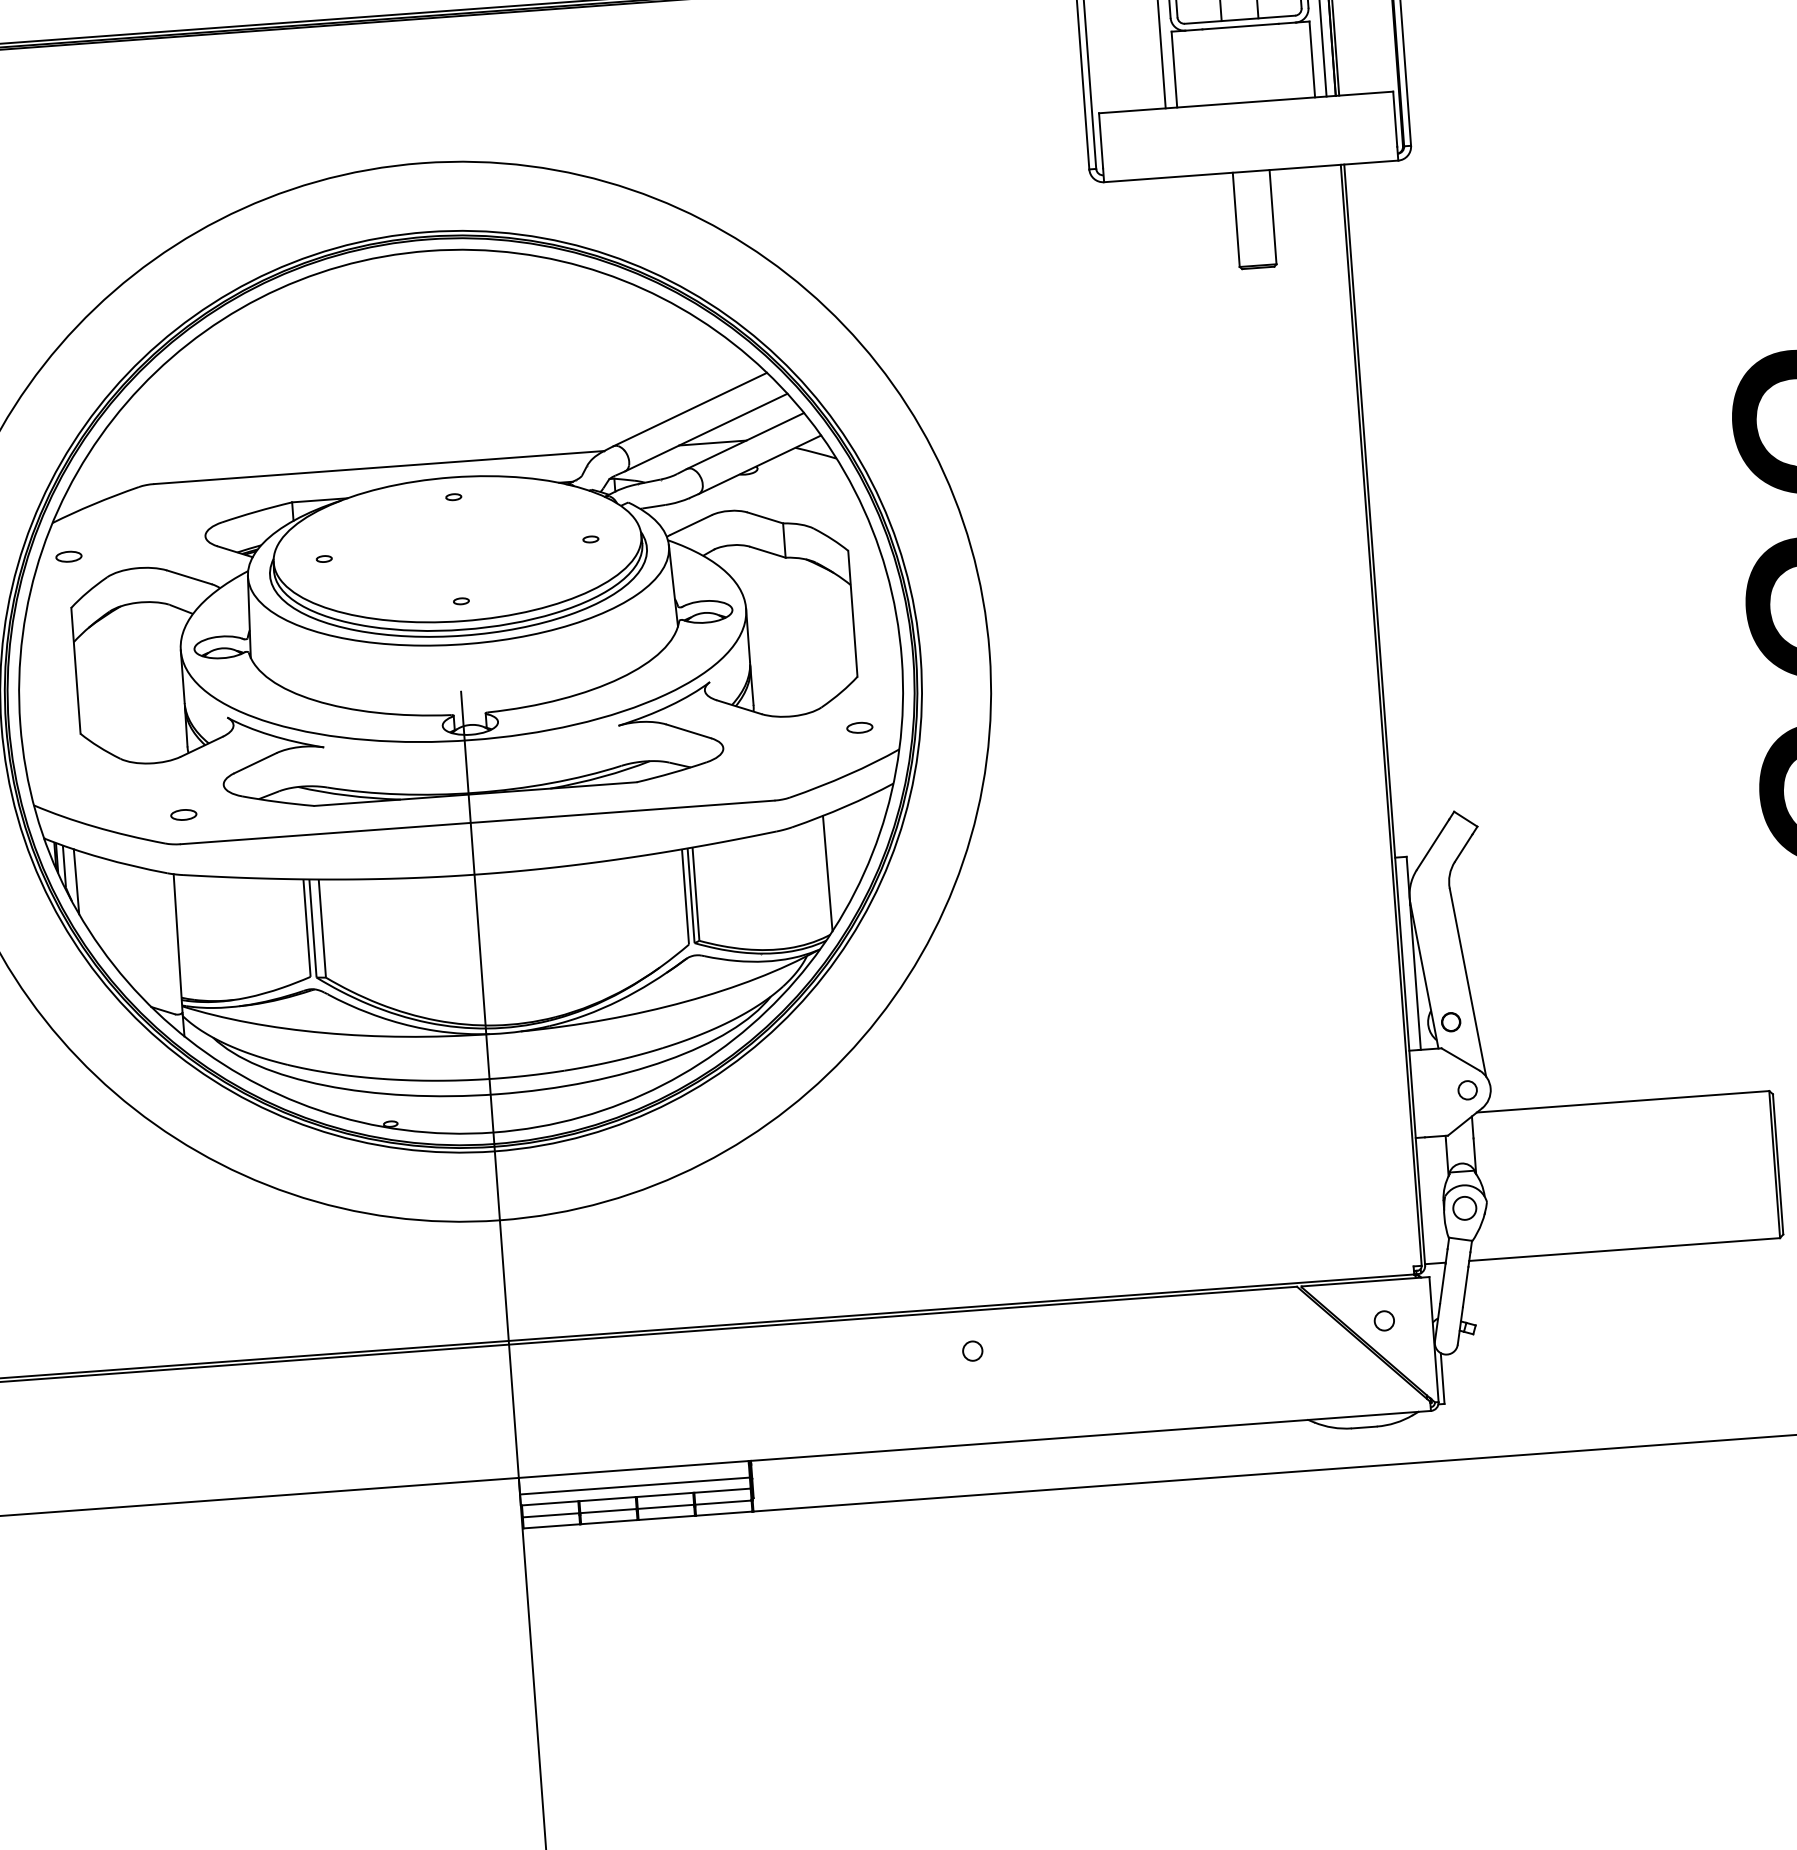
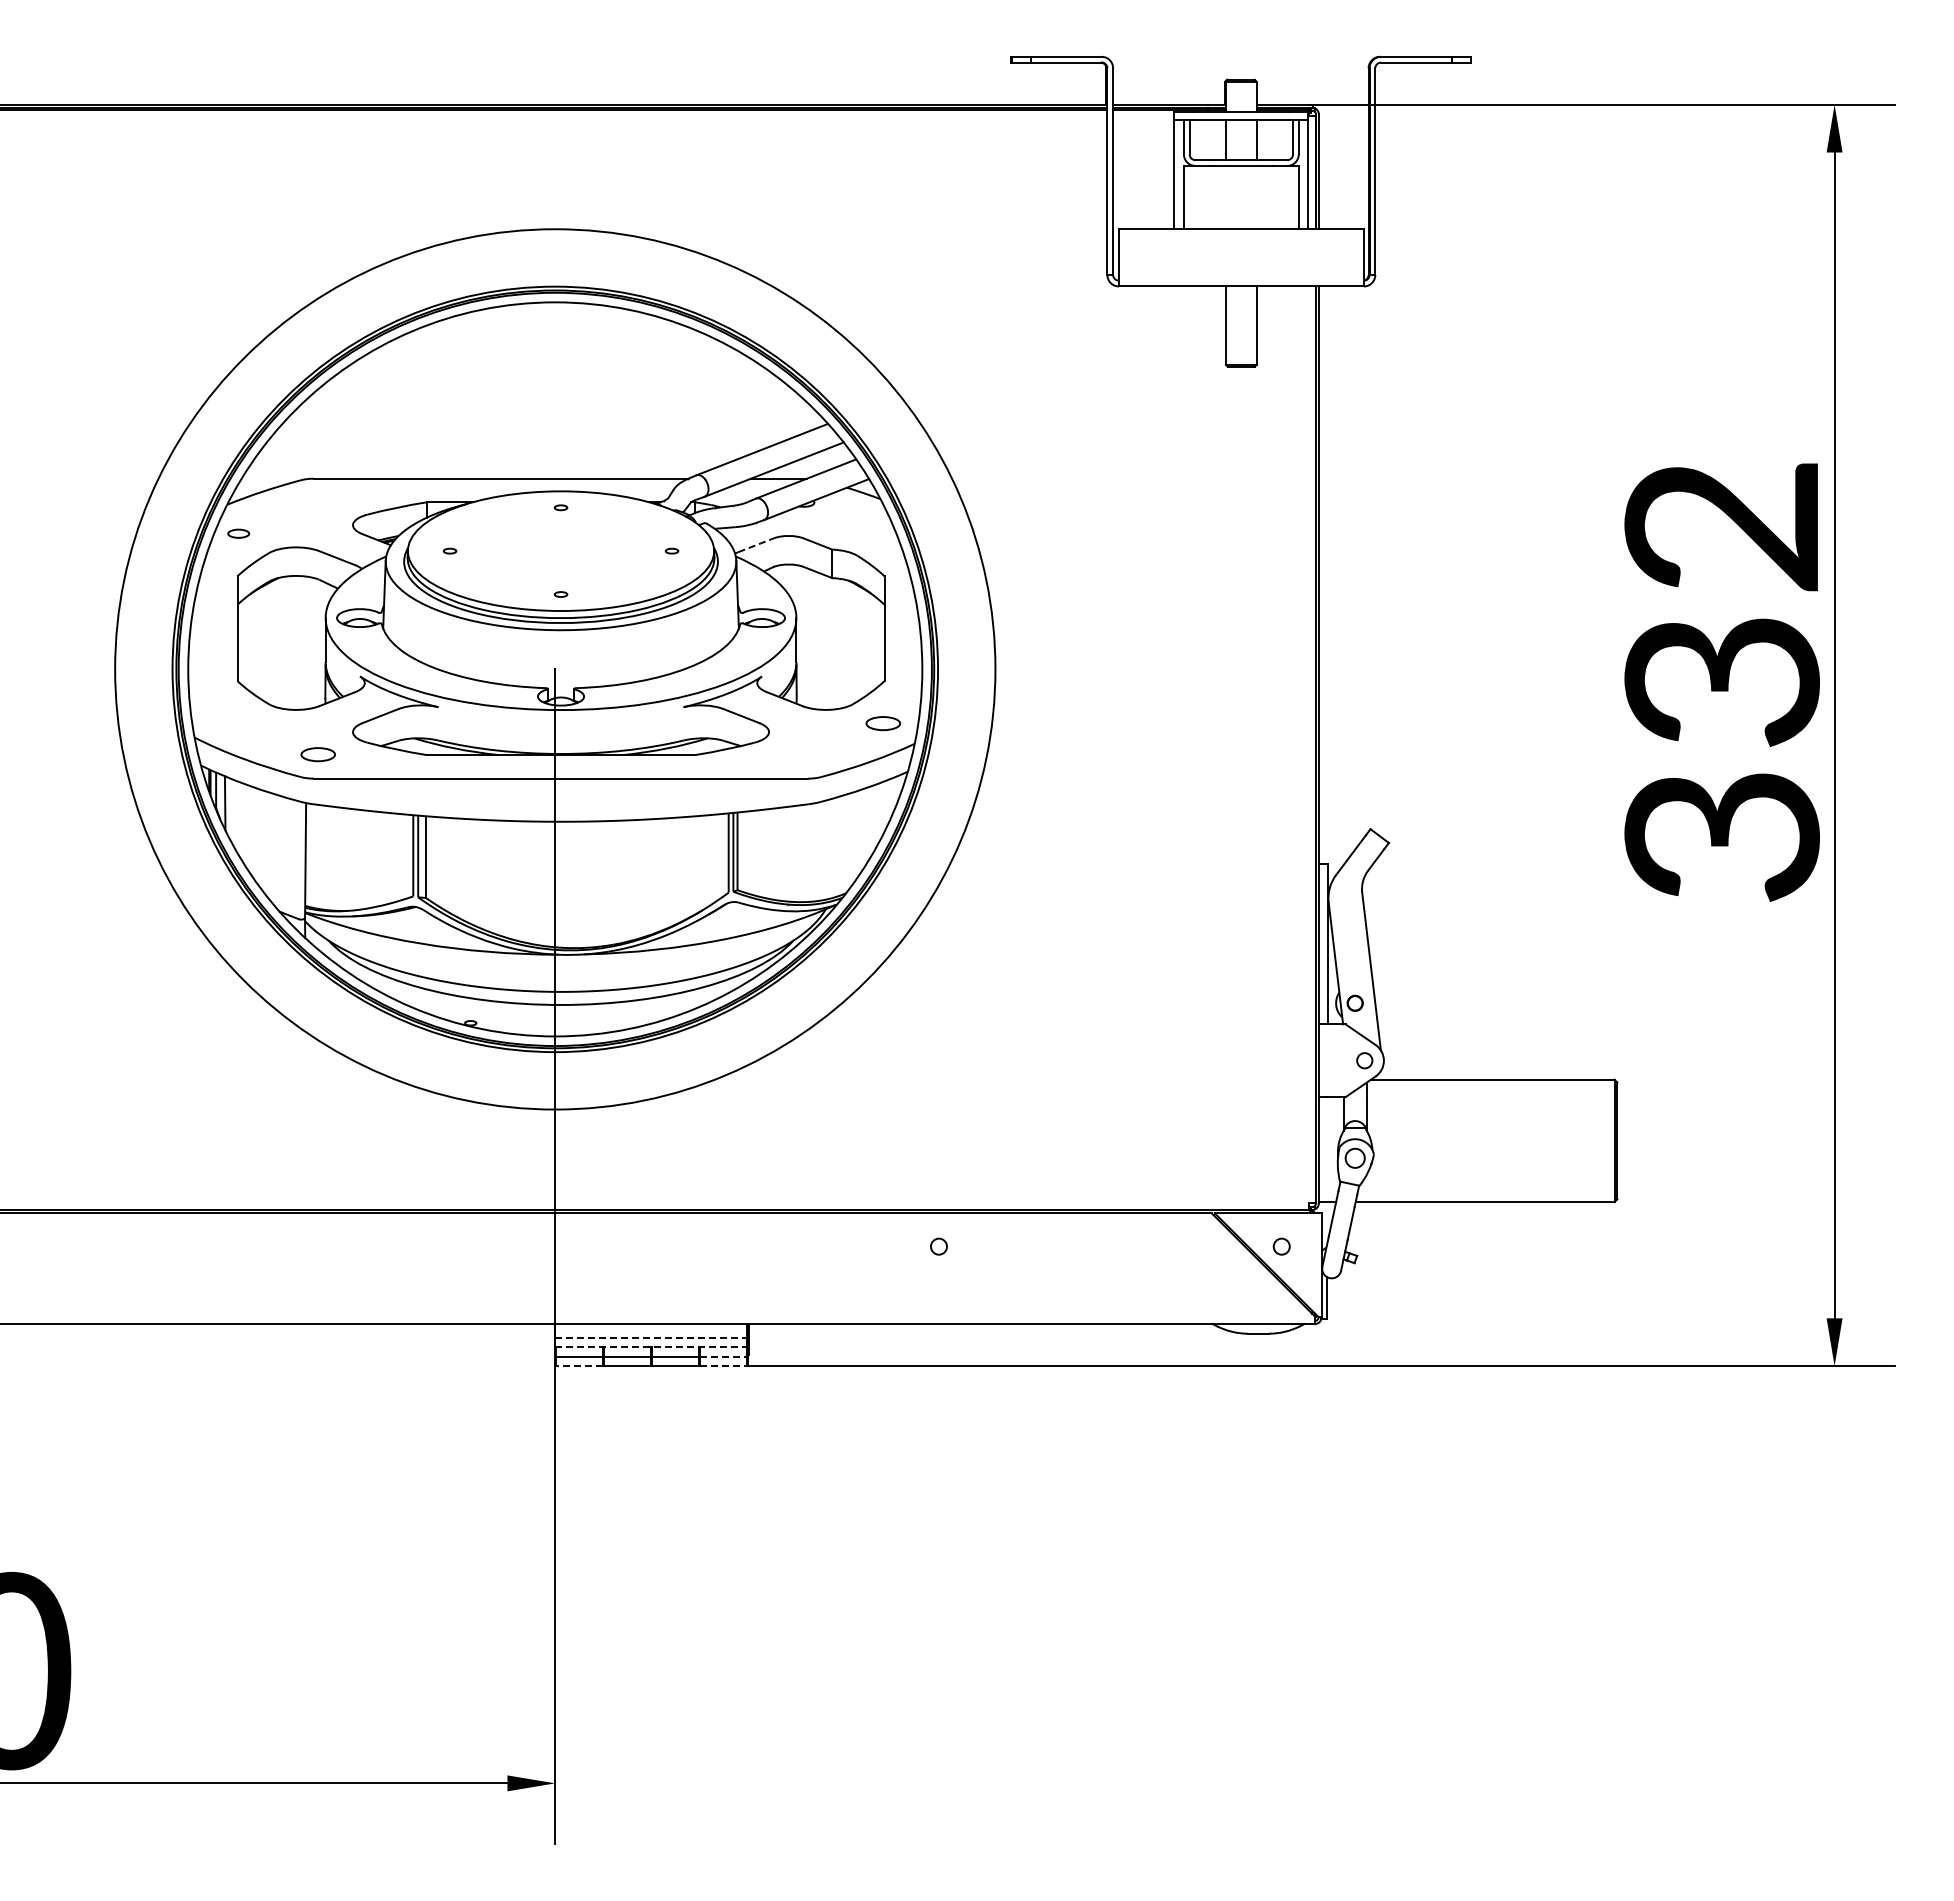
line: (691, 525) -> (756, 545), solid -> dashed
part: (860, 727) -> (883, 723), size x1.6
part: (183, 814) -> (317, 754), size x1.6
line: (827, 873) -> (847, 842), removed
line: (634, 1485) -> (650, 1337), solid -> dashed
line: (635, 1497) -> (650, 1347), solid -> dashed
line: (723, 1502) -> (723, 1356), solid -> dashed
line: (724, 1514) -> (723, 1366), solid -> dashed
line: (551, 1526) -> (579, 1366), solid -> dashed

